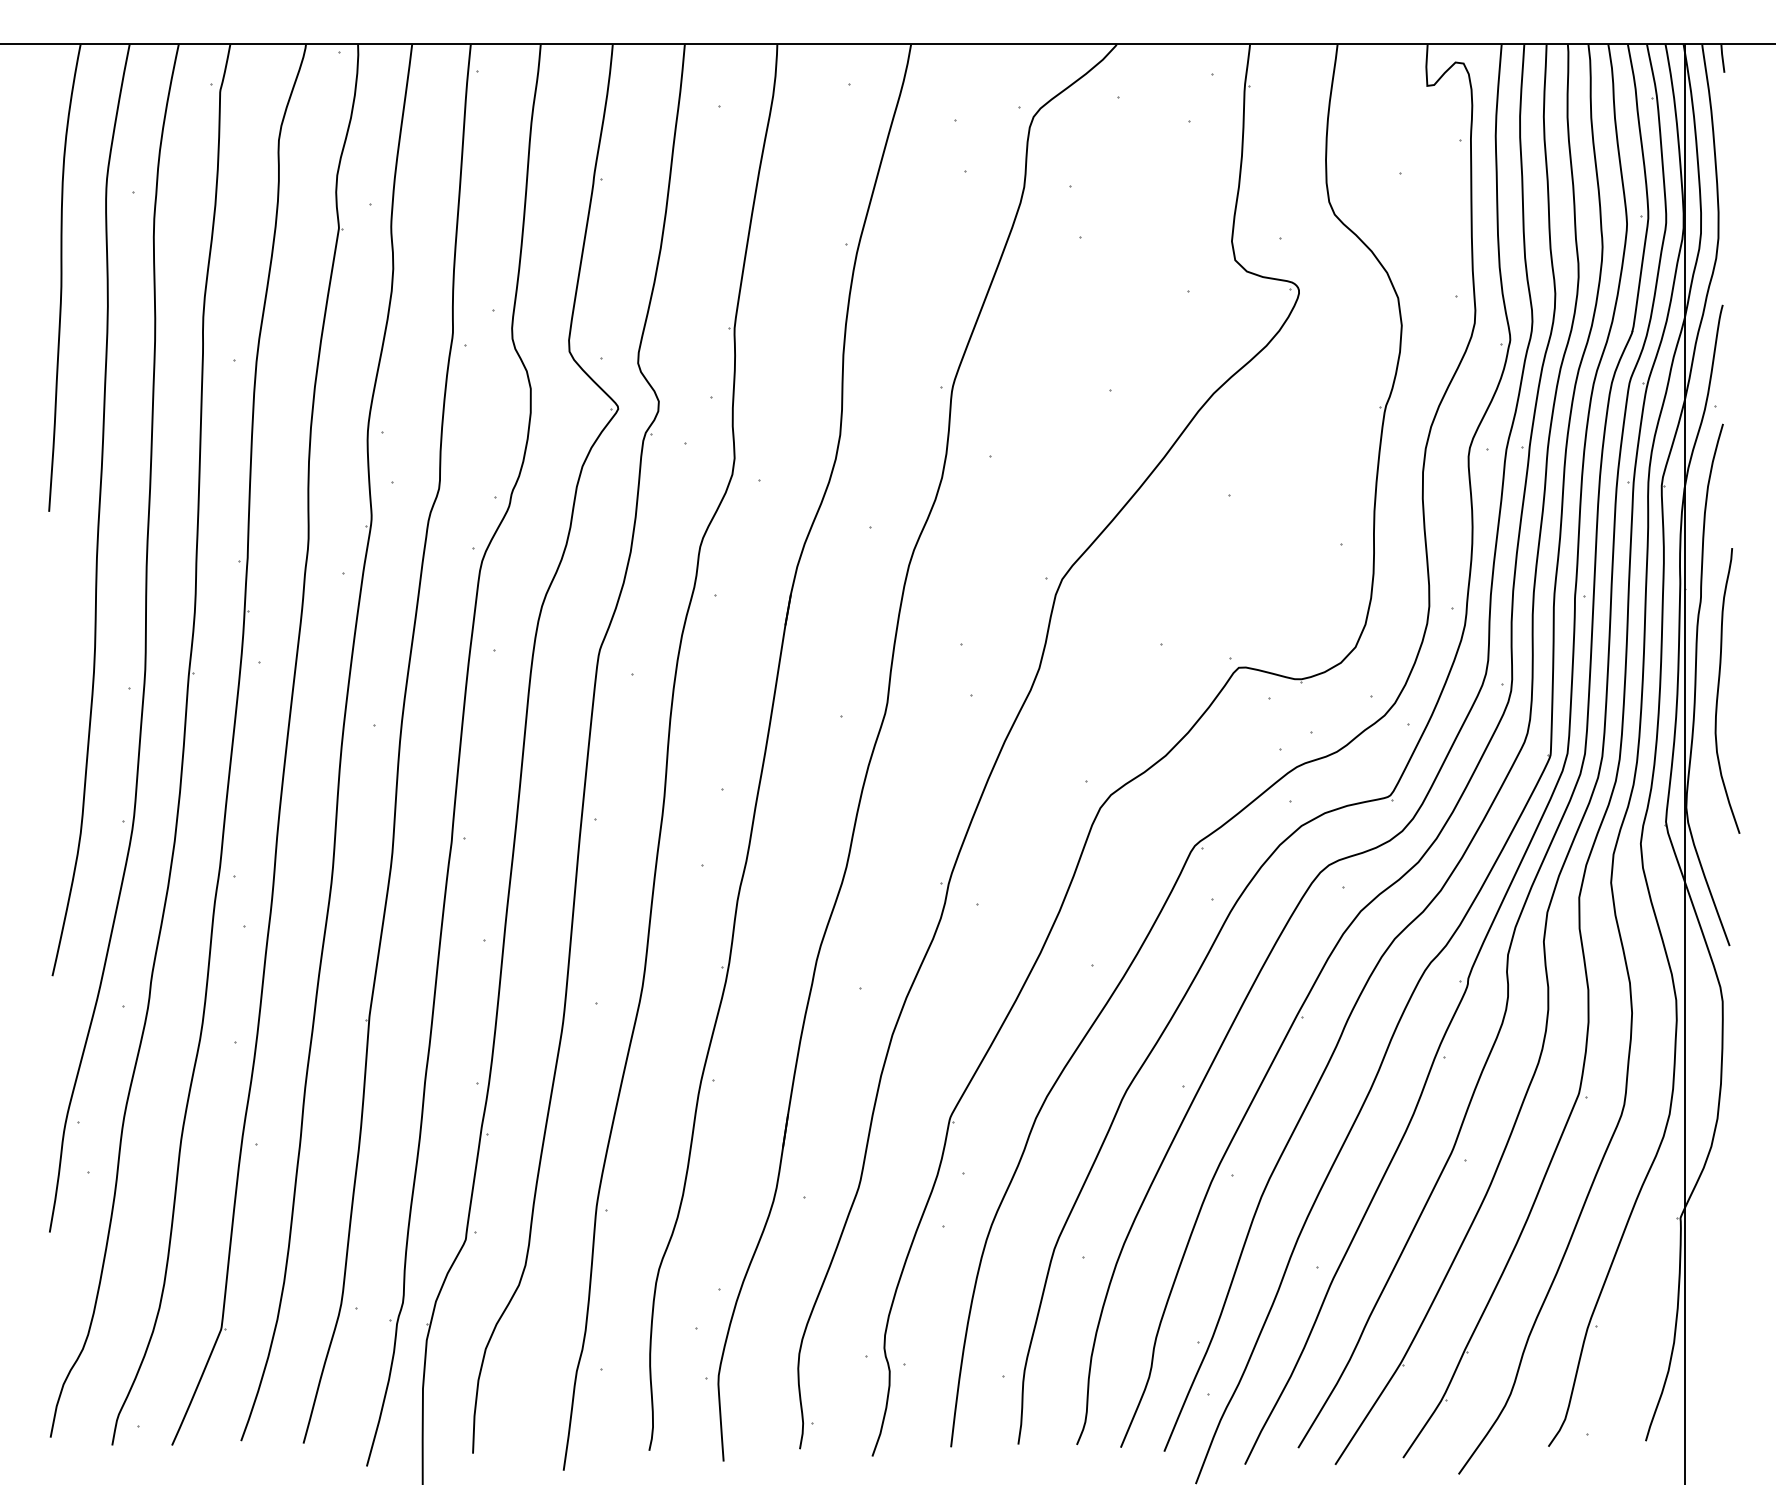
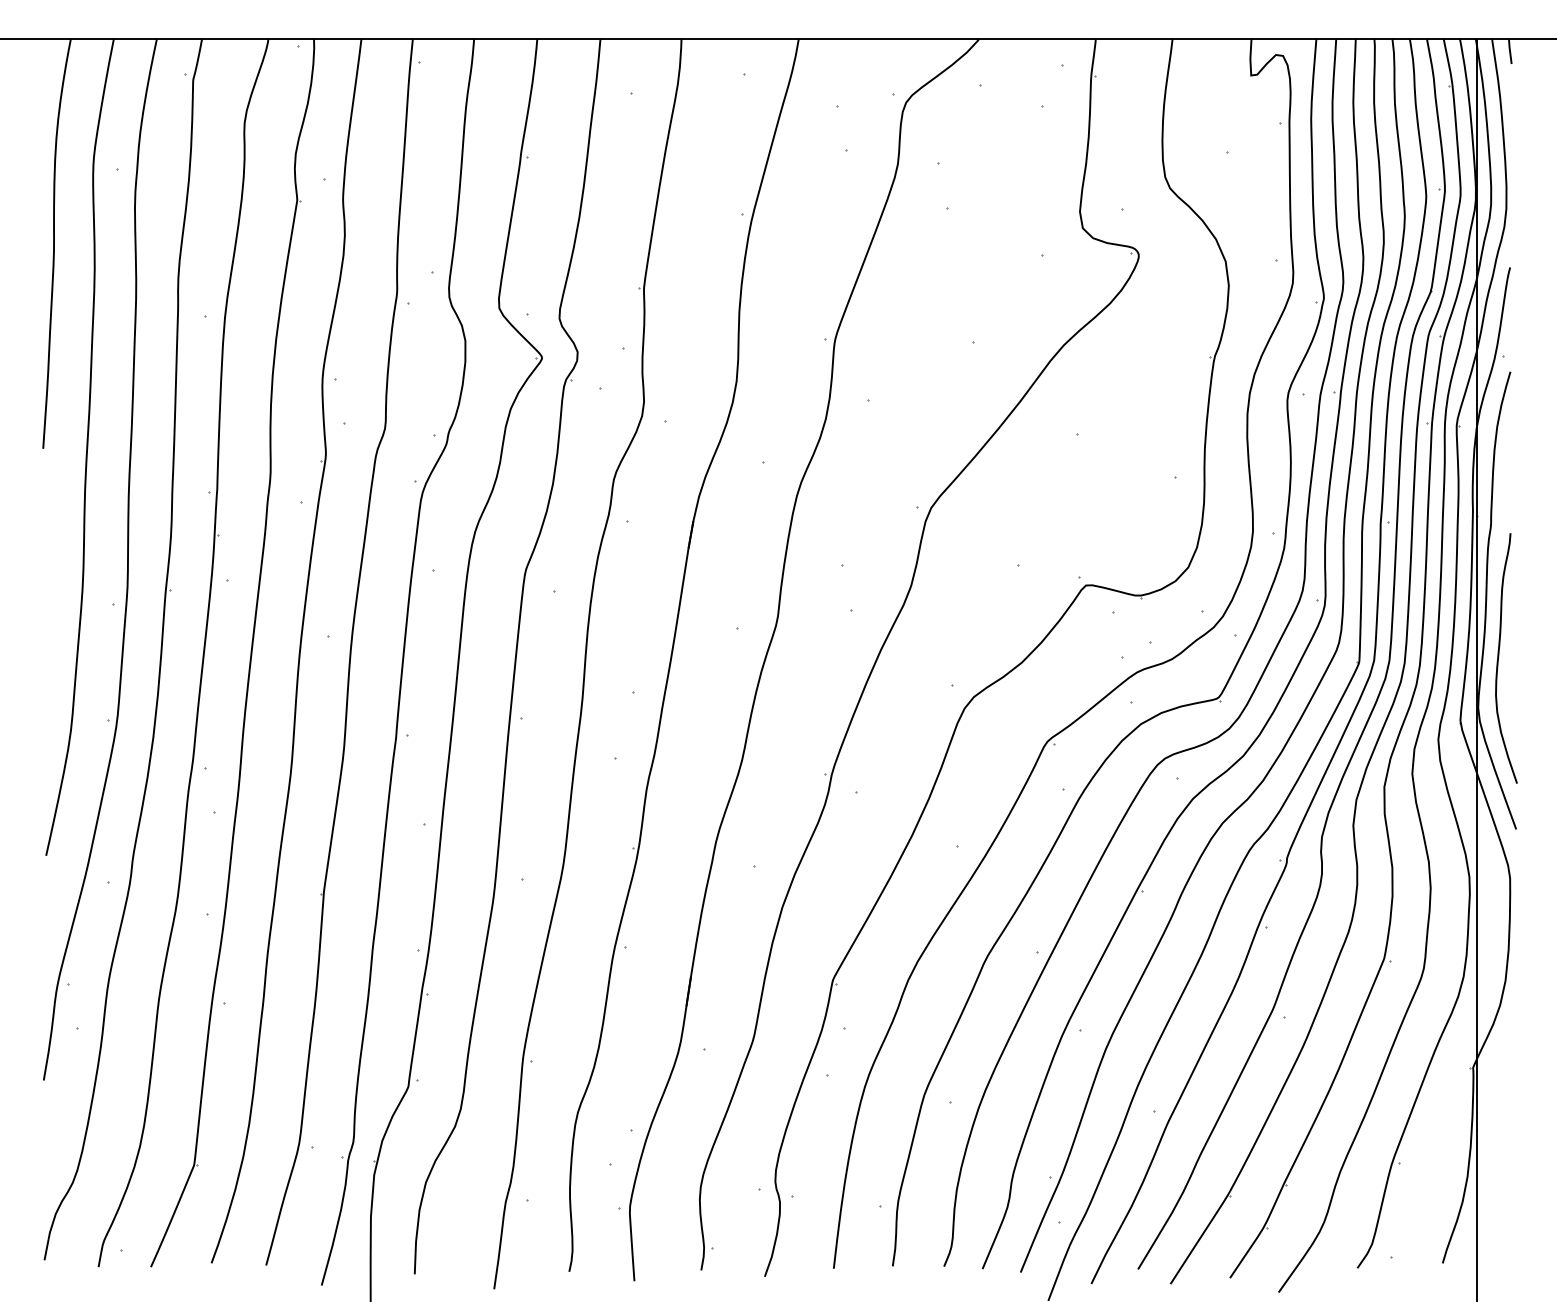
curve: (1719, 688) -> (1499, 656), moved

